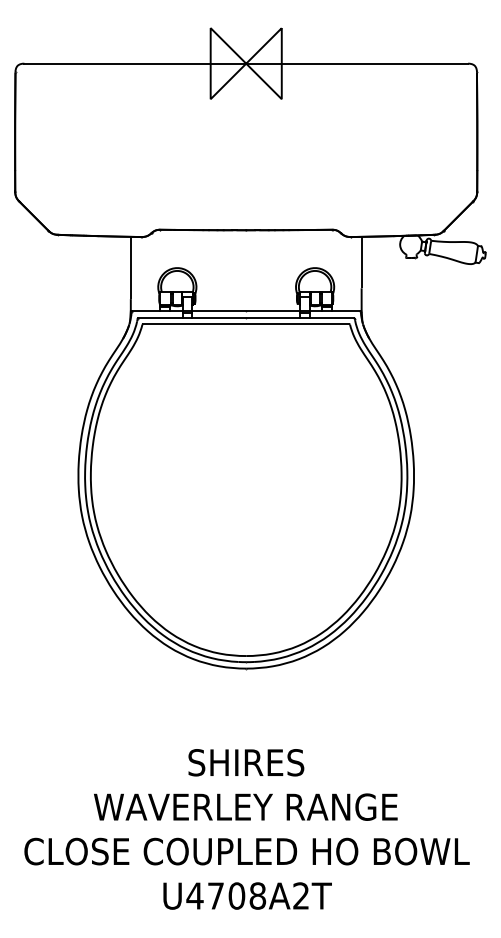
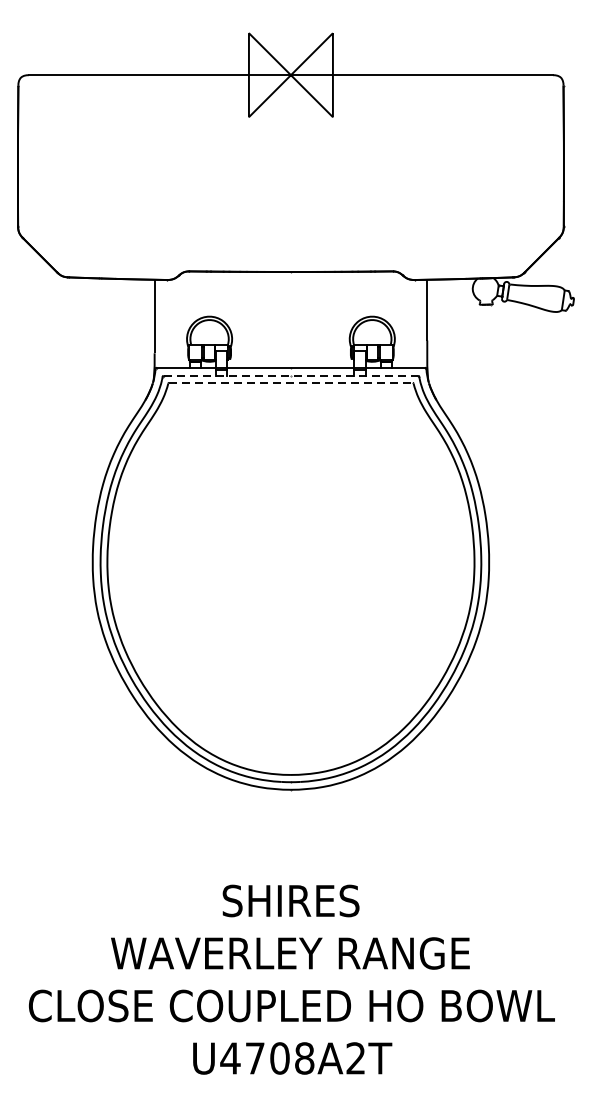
line: (246, 318) -> (291, 376), solid -> dashed
line: (246, 324) -> (291, 383), solid -> dashed

